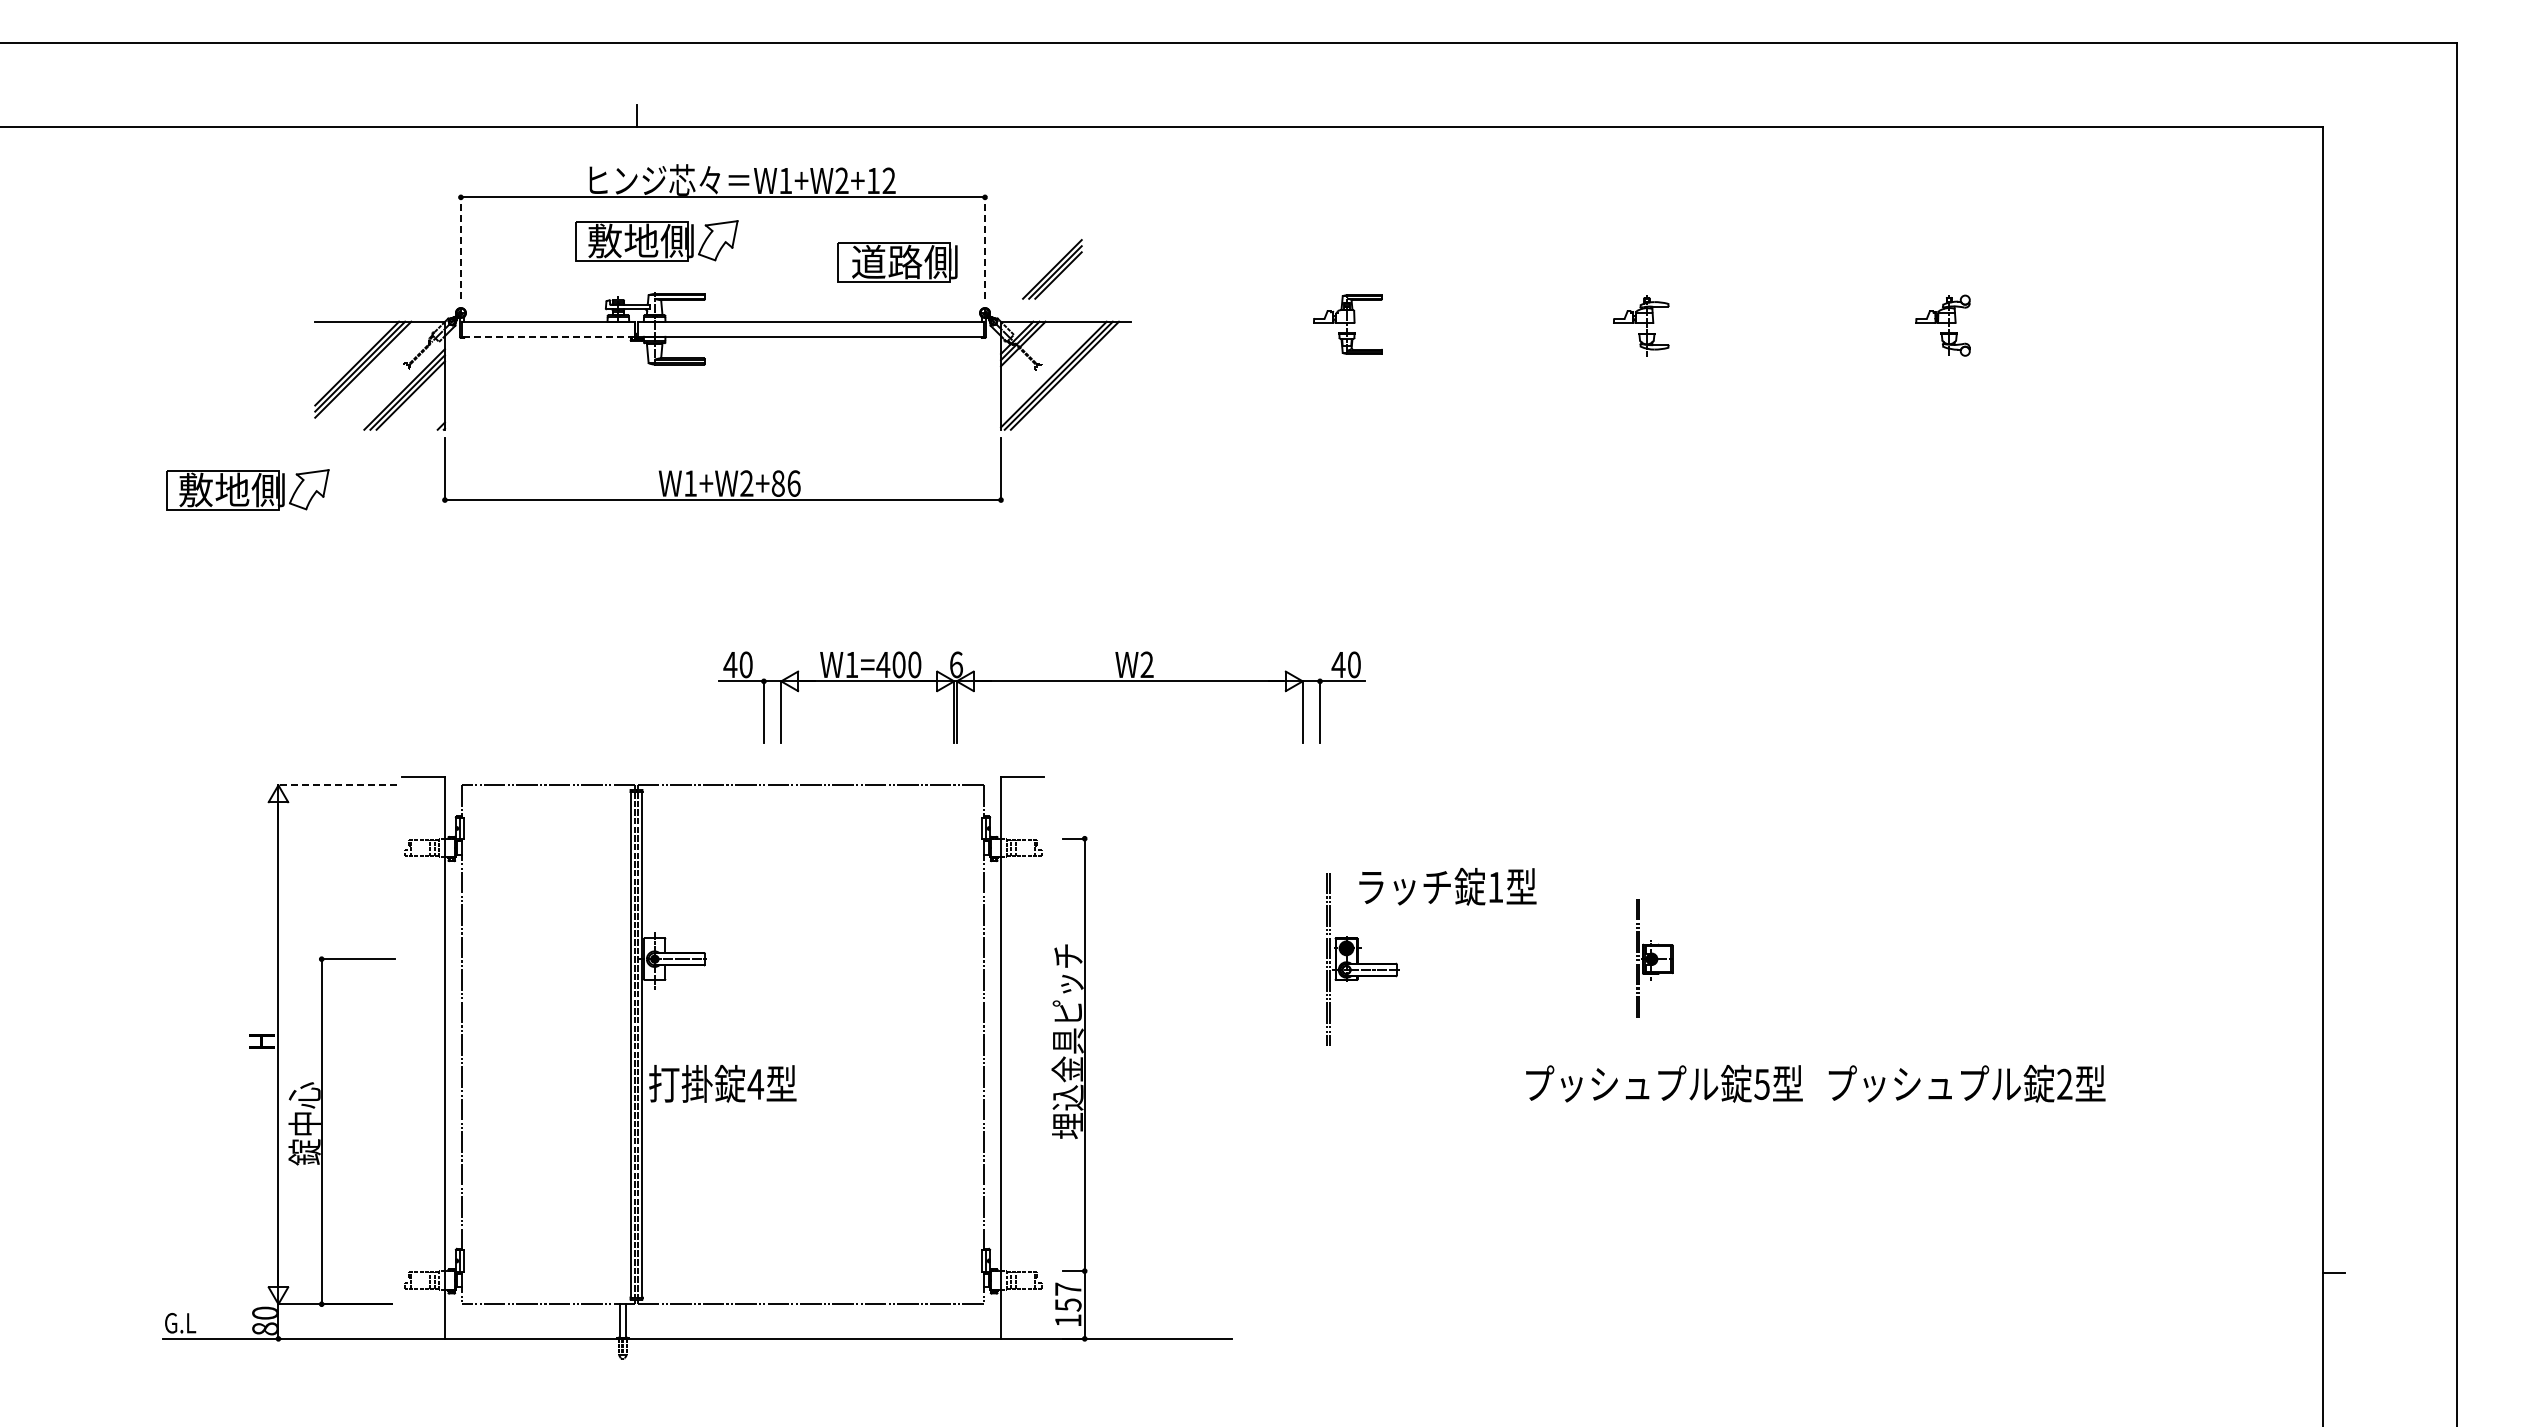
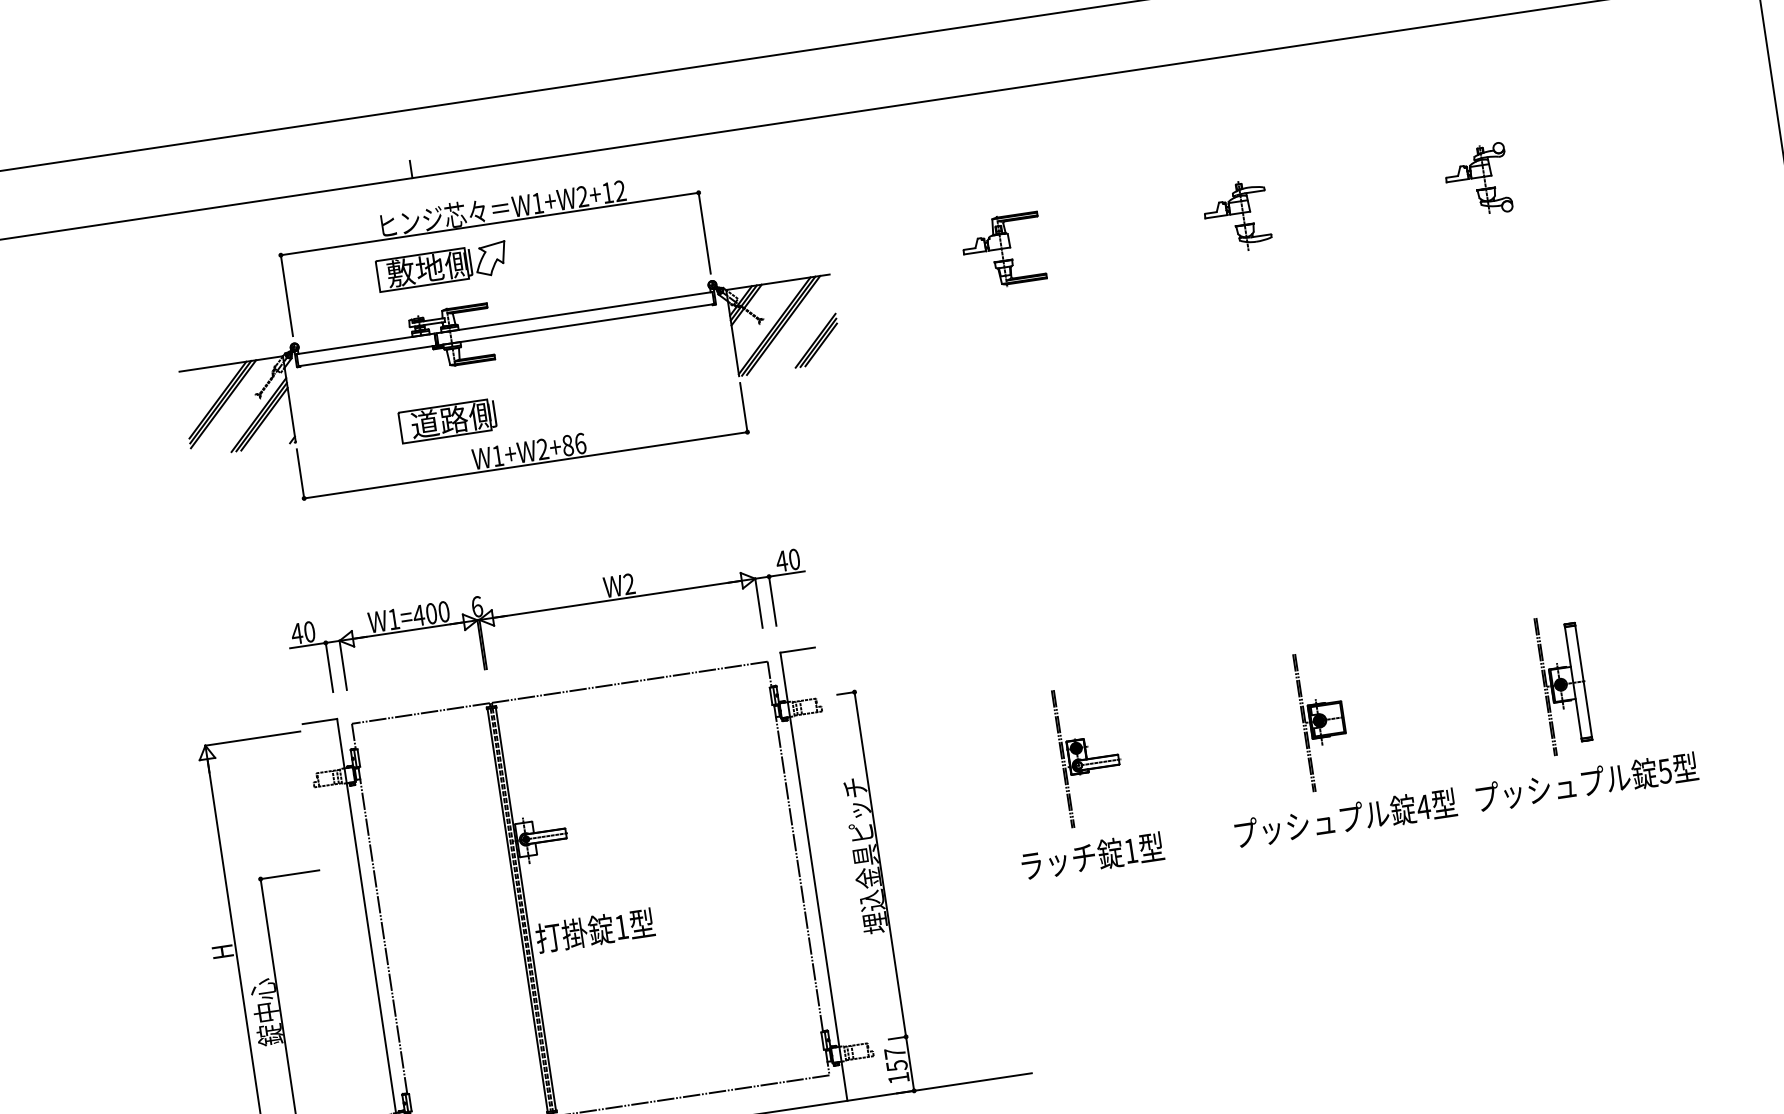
line: (460, 247) -> (286, 295), dashed -> solid
line: (985, 247) -> (705, 232), dashed -> solid
part: (897, 262) -> (447, 421), moved
part: (1052, 269) -> (815, 340), moved
part: (1347, 324) -> (1002, 250), size x1.43
part: (1641, 325) -> (1237, 216), size x1.43
part: (1942, 325) -> (1477, 180), size x1.43
line: (548, 336) -> (367, 355), dashed -> solid
part: (247, 489) -> (145, 513), removed
part: (1041, 681) -> (547, 609), moved
line: (337, 785) -> (252, 738), dashed -> solid
text: (1447, 886) -> (1092, 856), moved
part: (1654, 959) -> (1323, 720), size x1.43
part: (1957, 959) -> (1564, 684), added
text: (755, 1084) -> (621, 927), 4 -> 1
text: (1761, 1084) -> (1423, 807), 5 -> 4
text: (2064, 1084) -> (1664, 771), 2 -> 5

